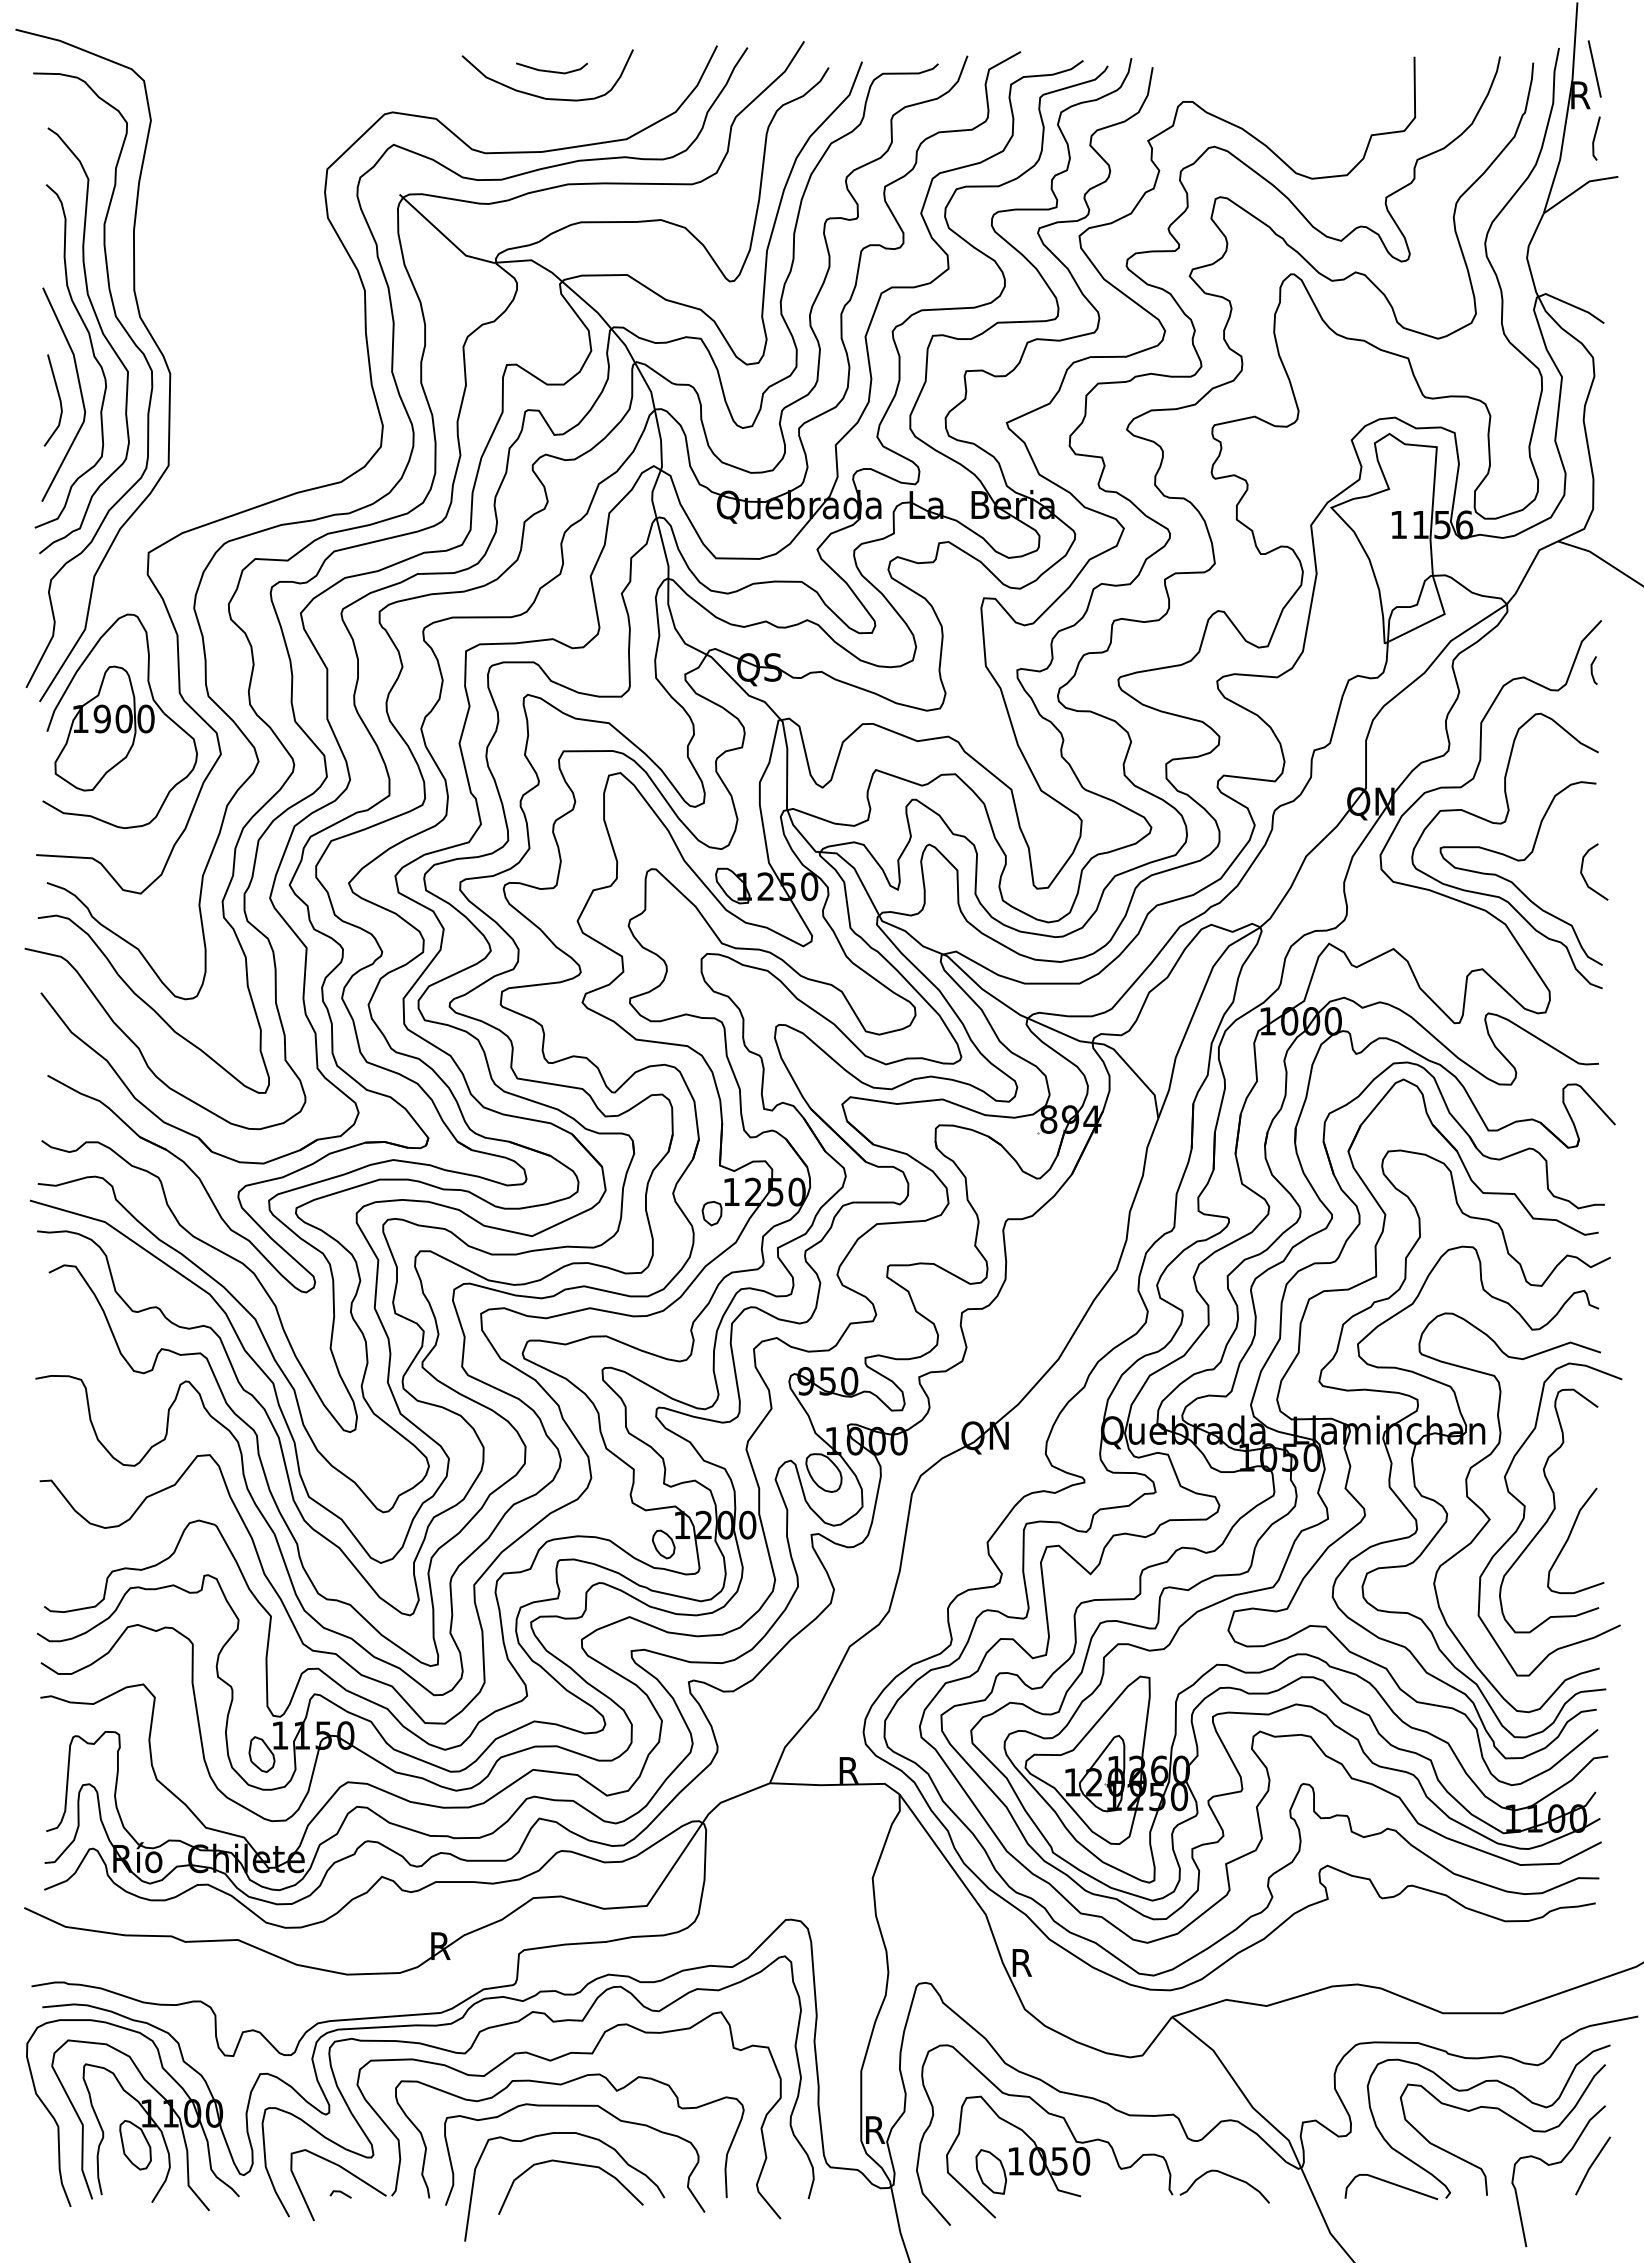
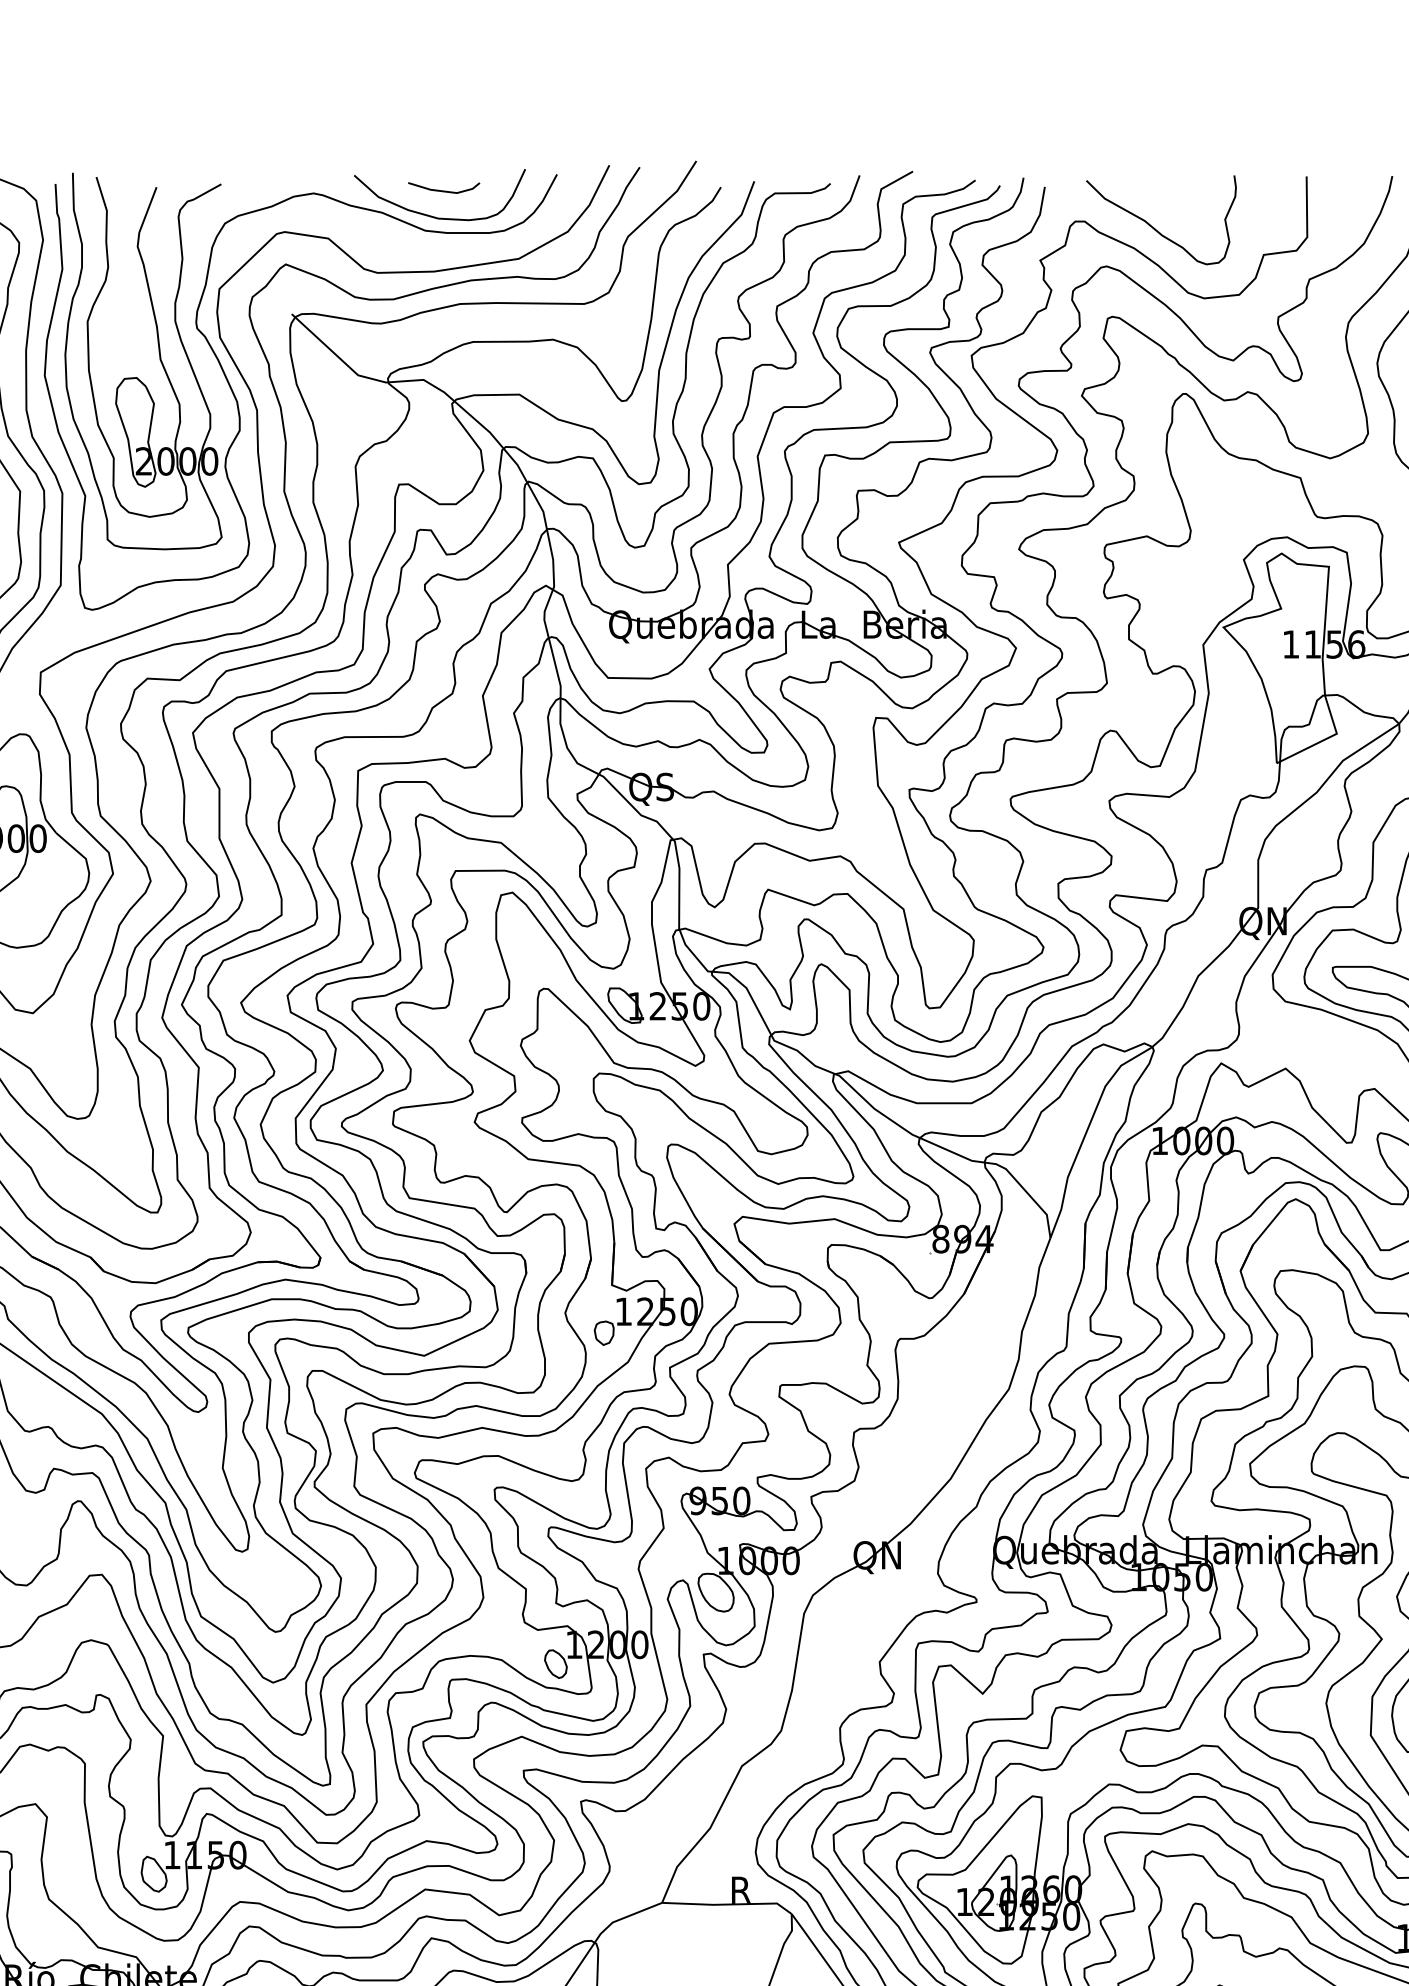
curve: (1264, 109) -> (1156, 229), added
part: (346, 283) -> (238, 403), added

